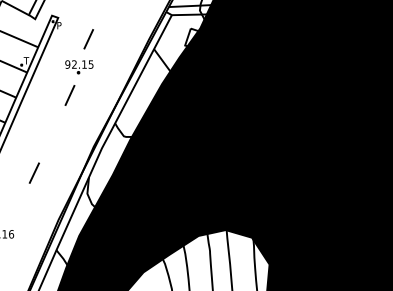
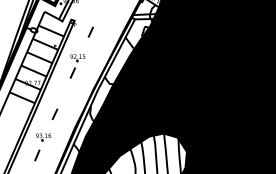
part: (78, 83) -> (77, 66), moved
line: (33, 171) -> (54, 113), moved

